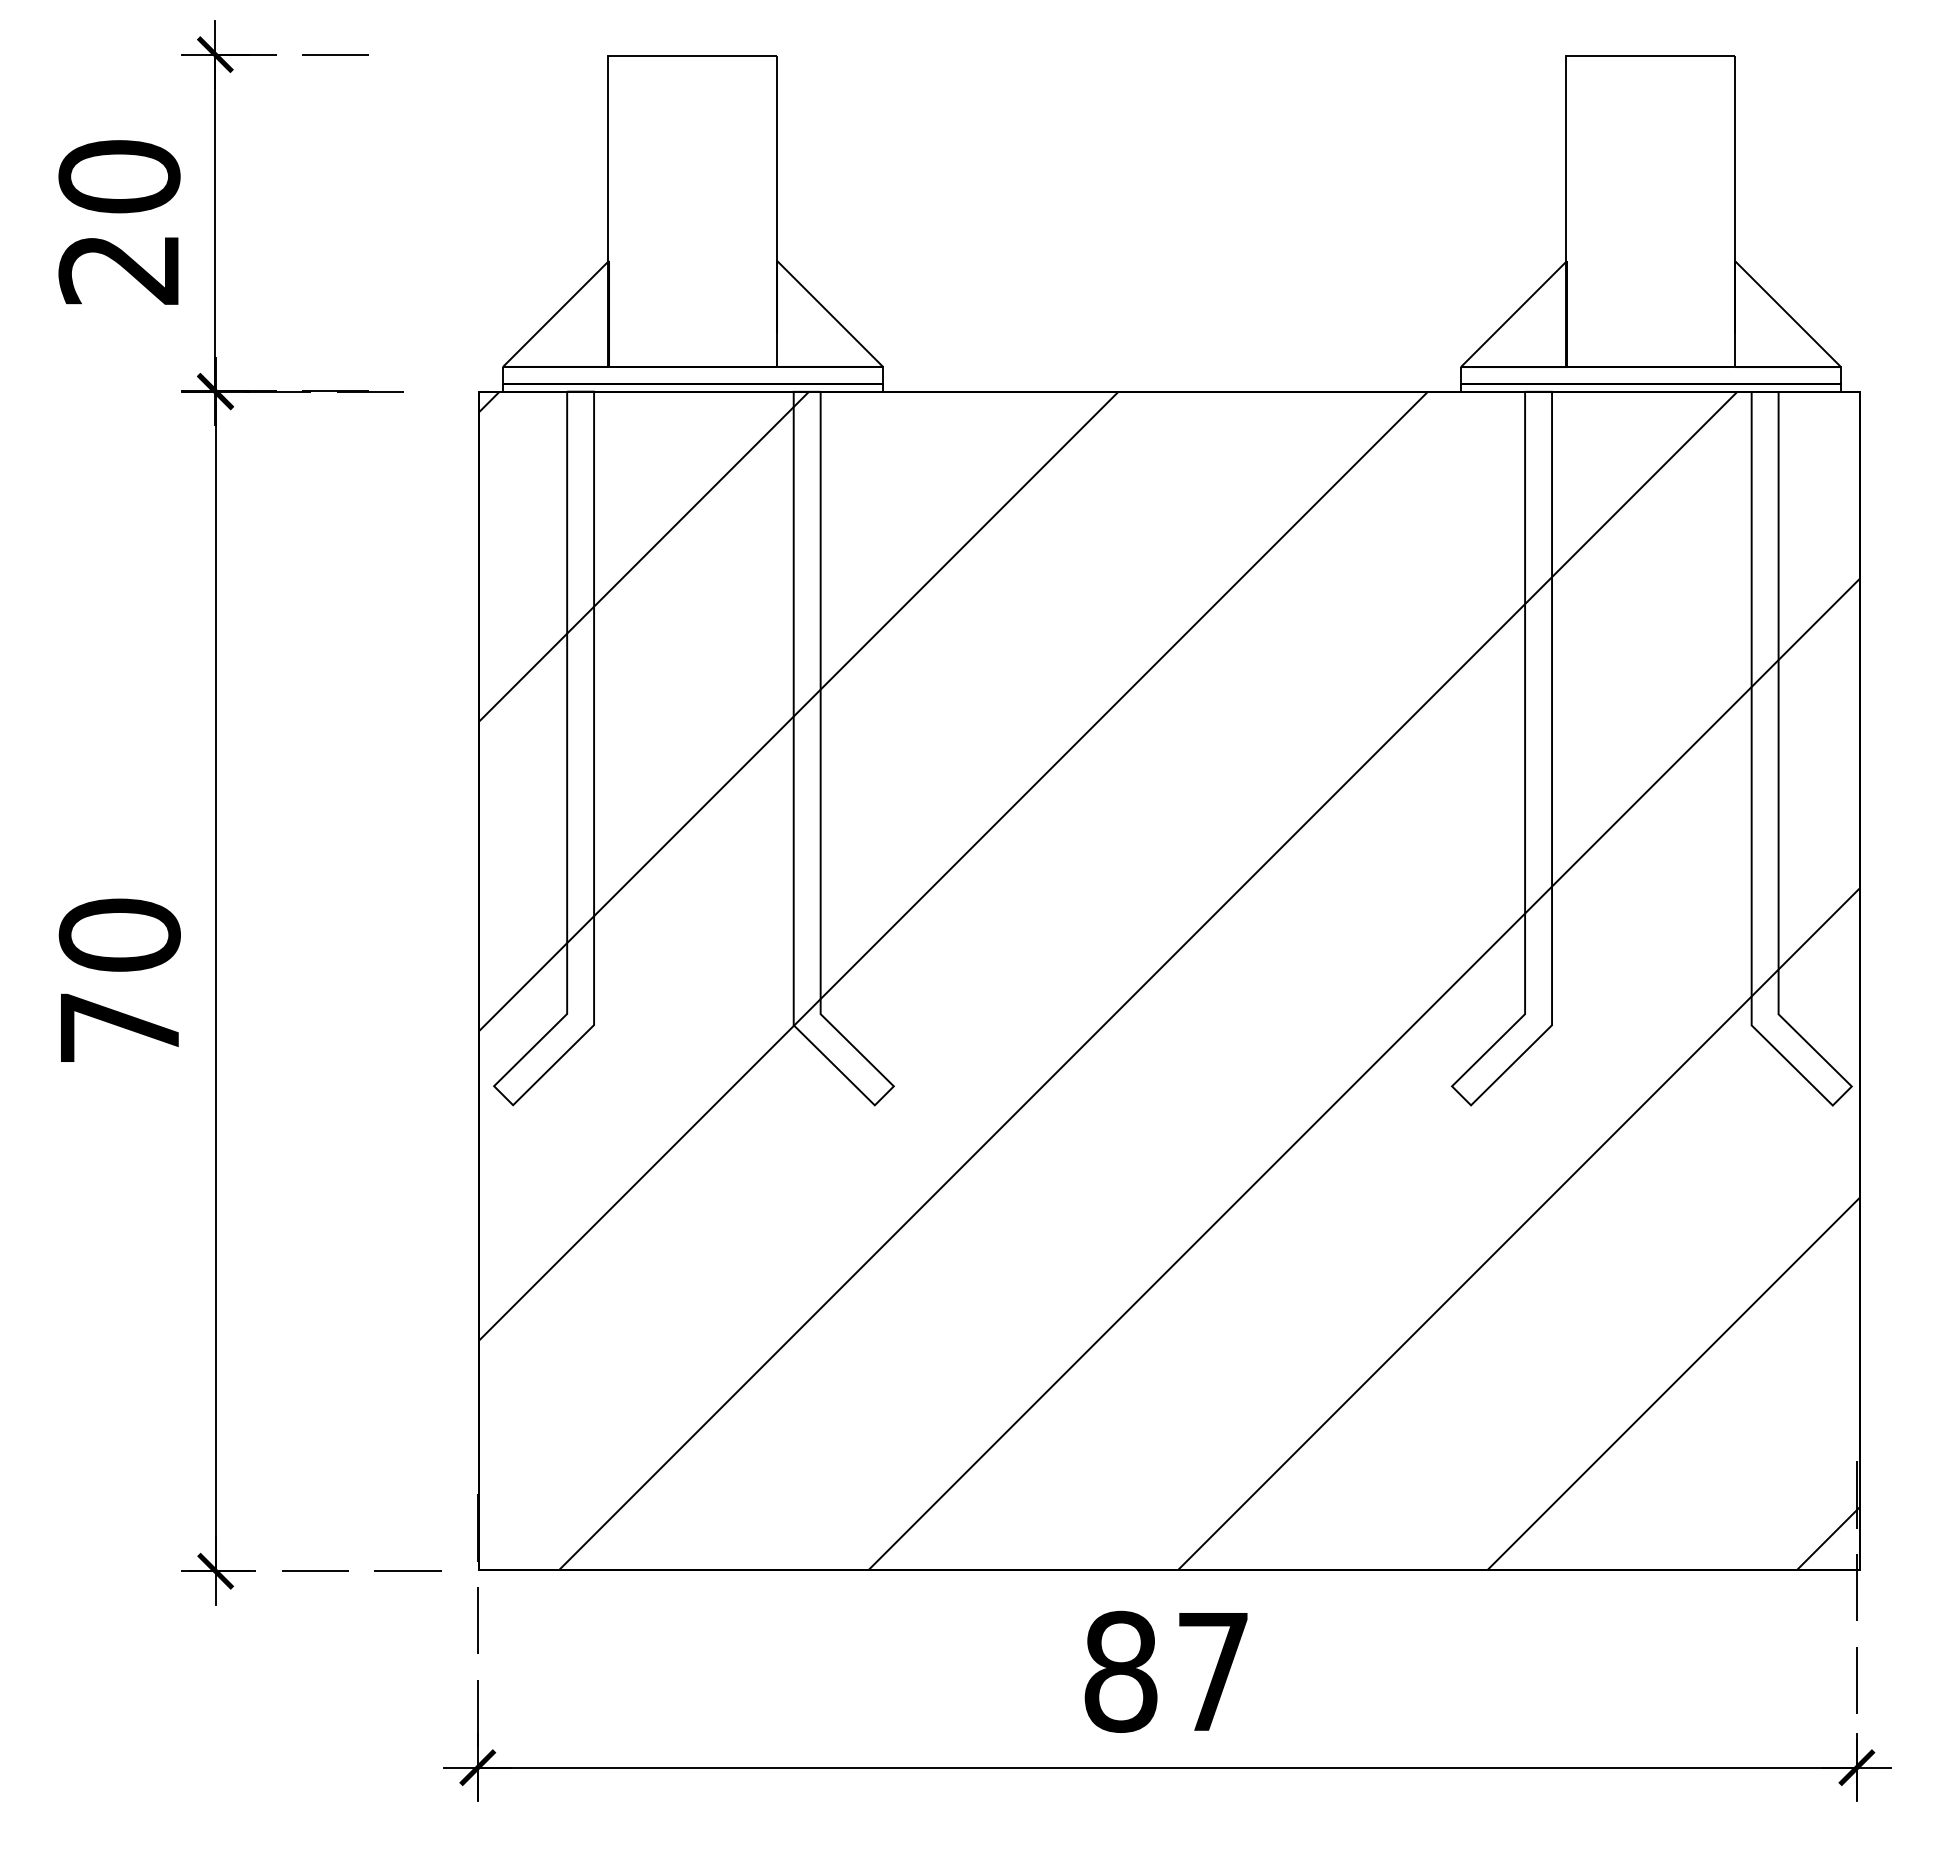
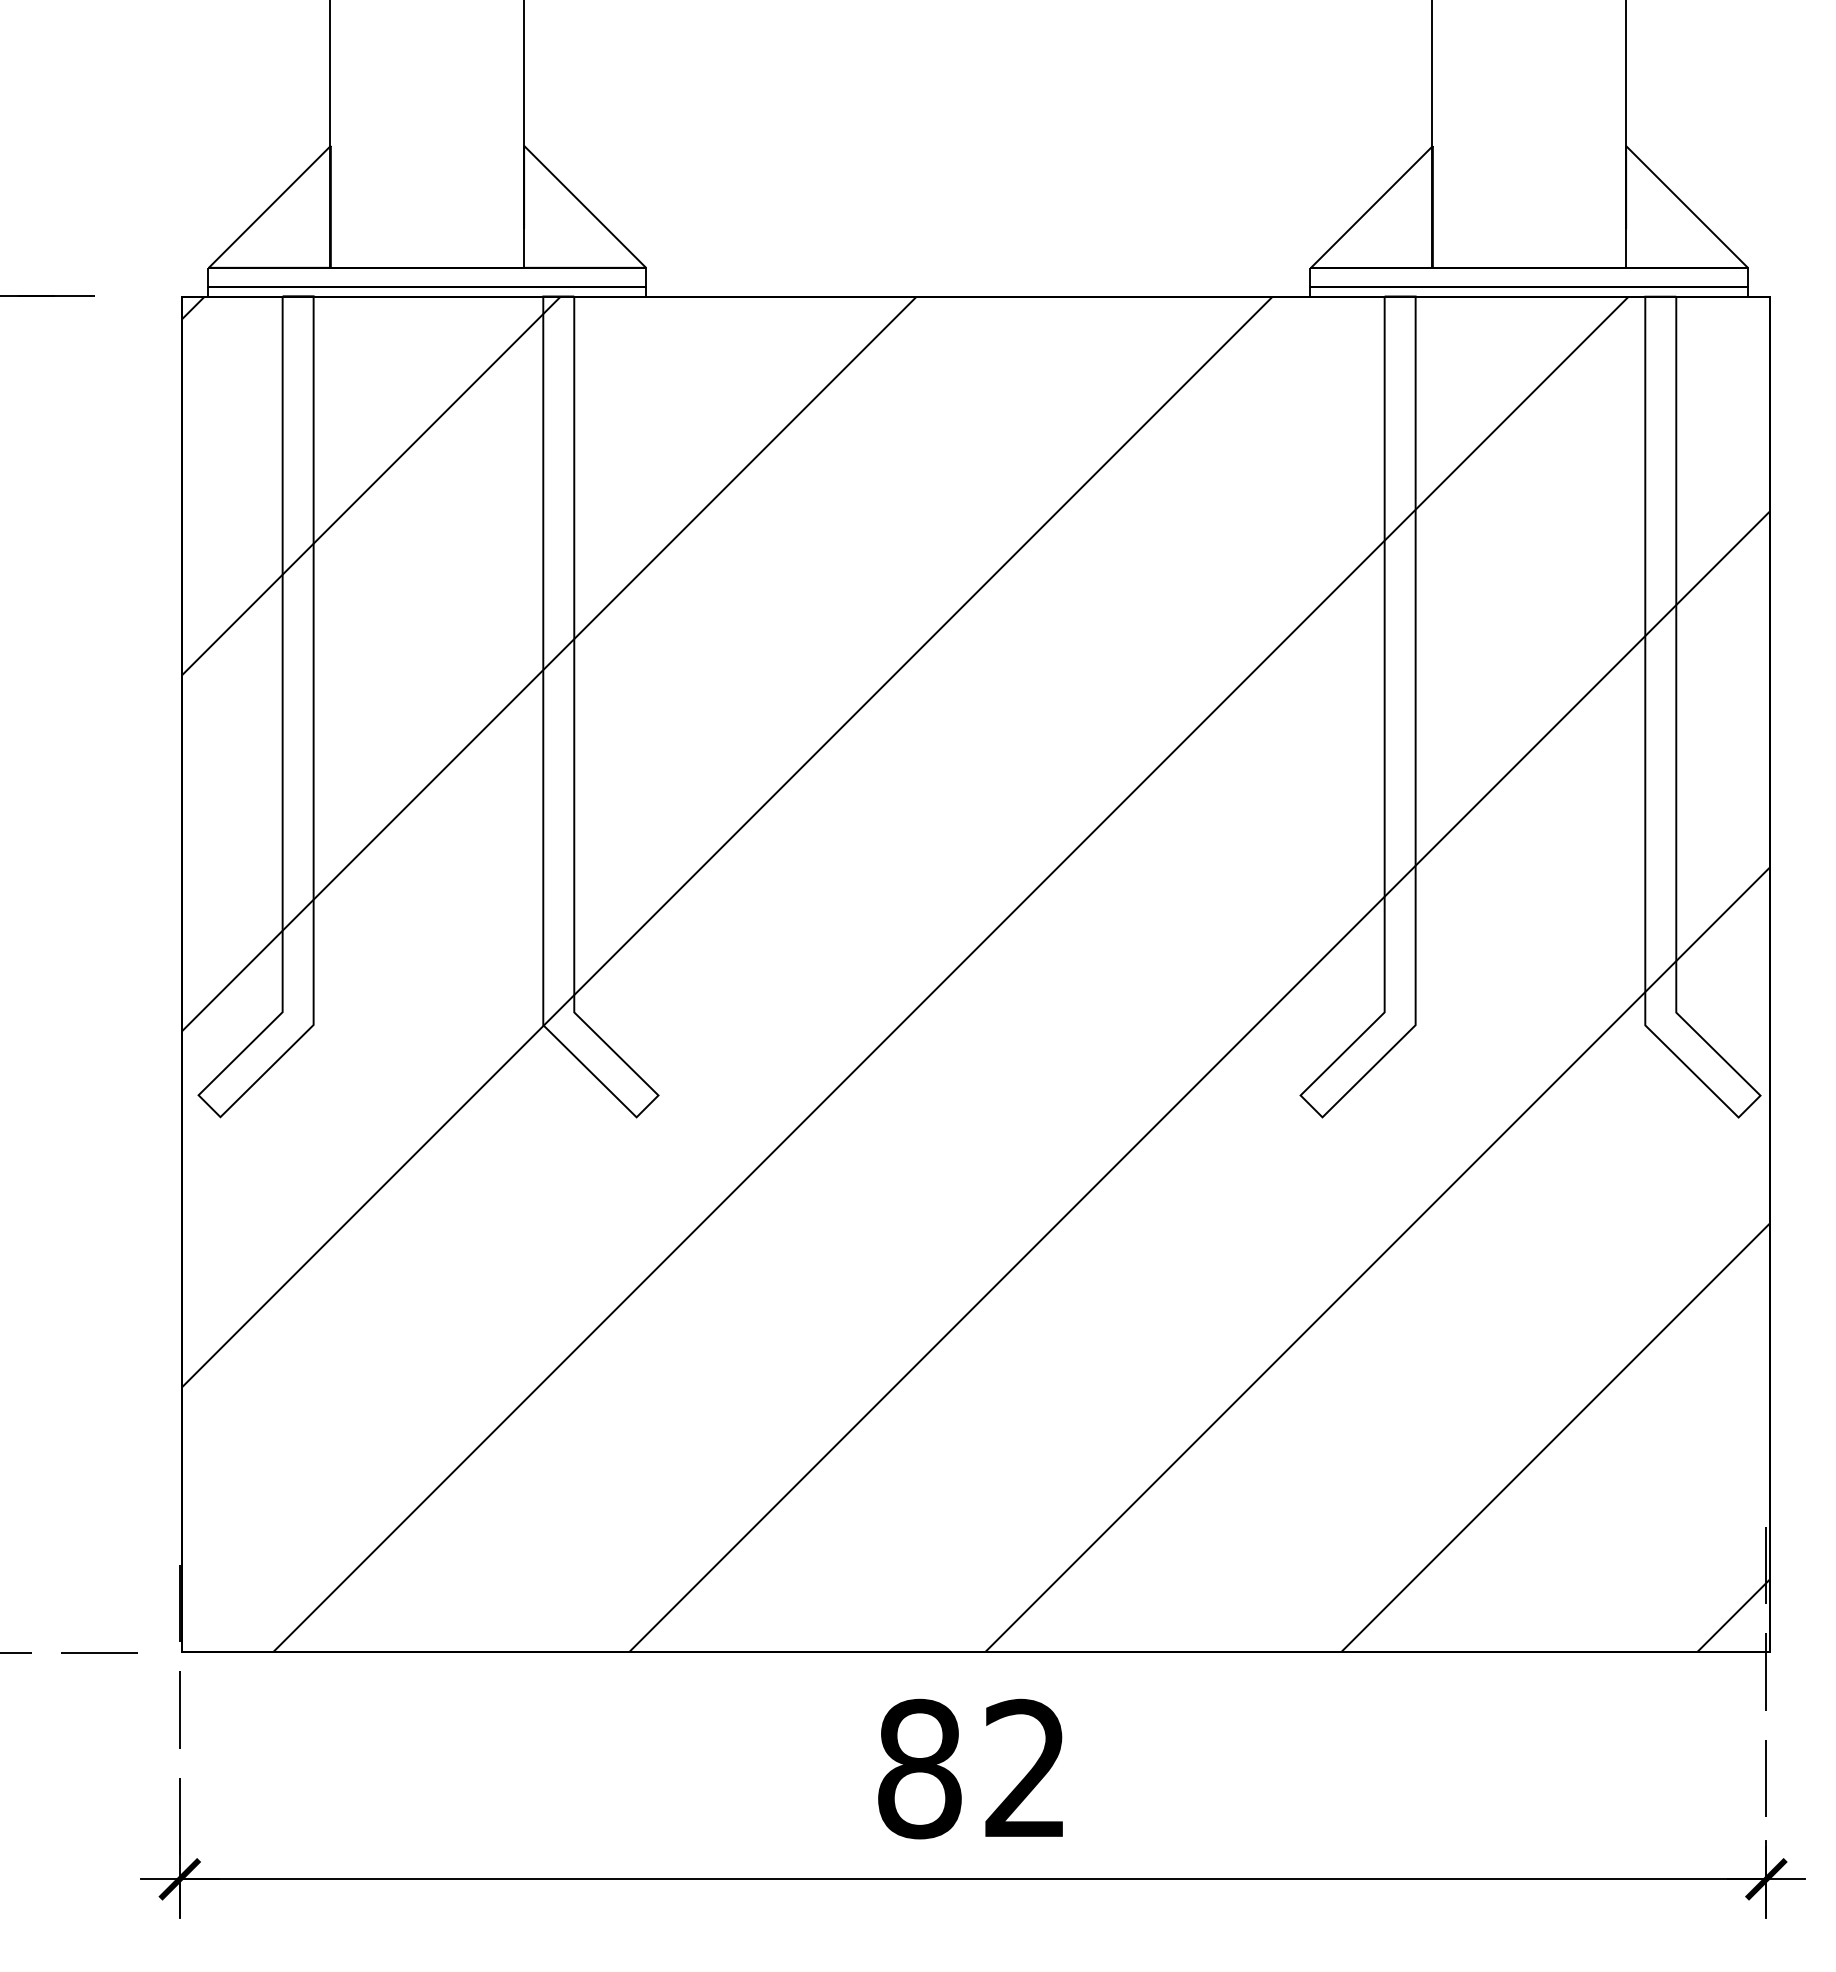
text: (1212, 1670) -> (1025, 1767), 87 -> 82

